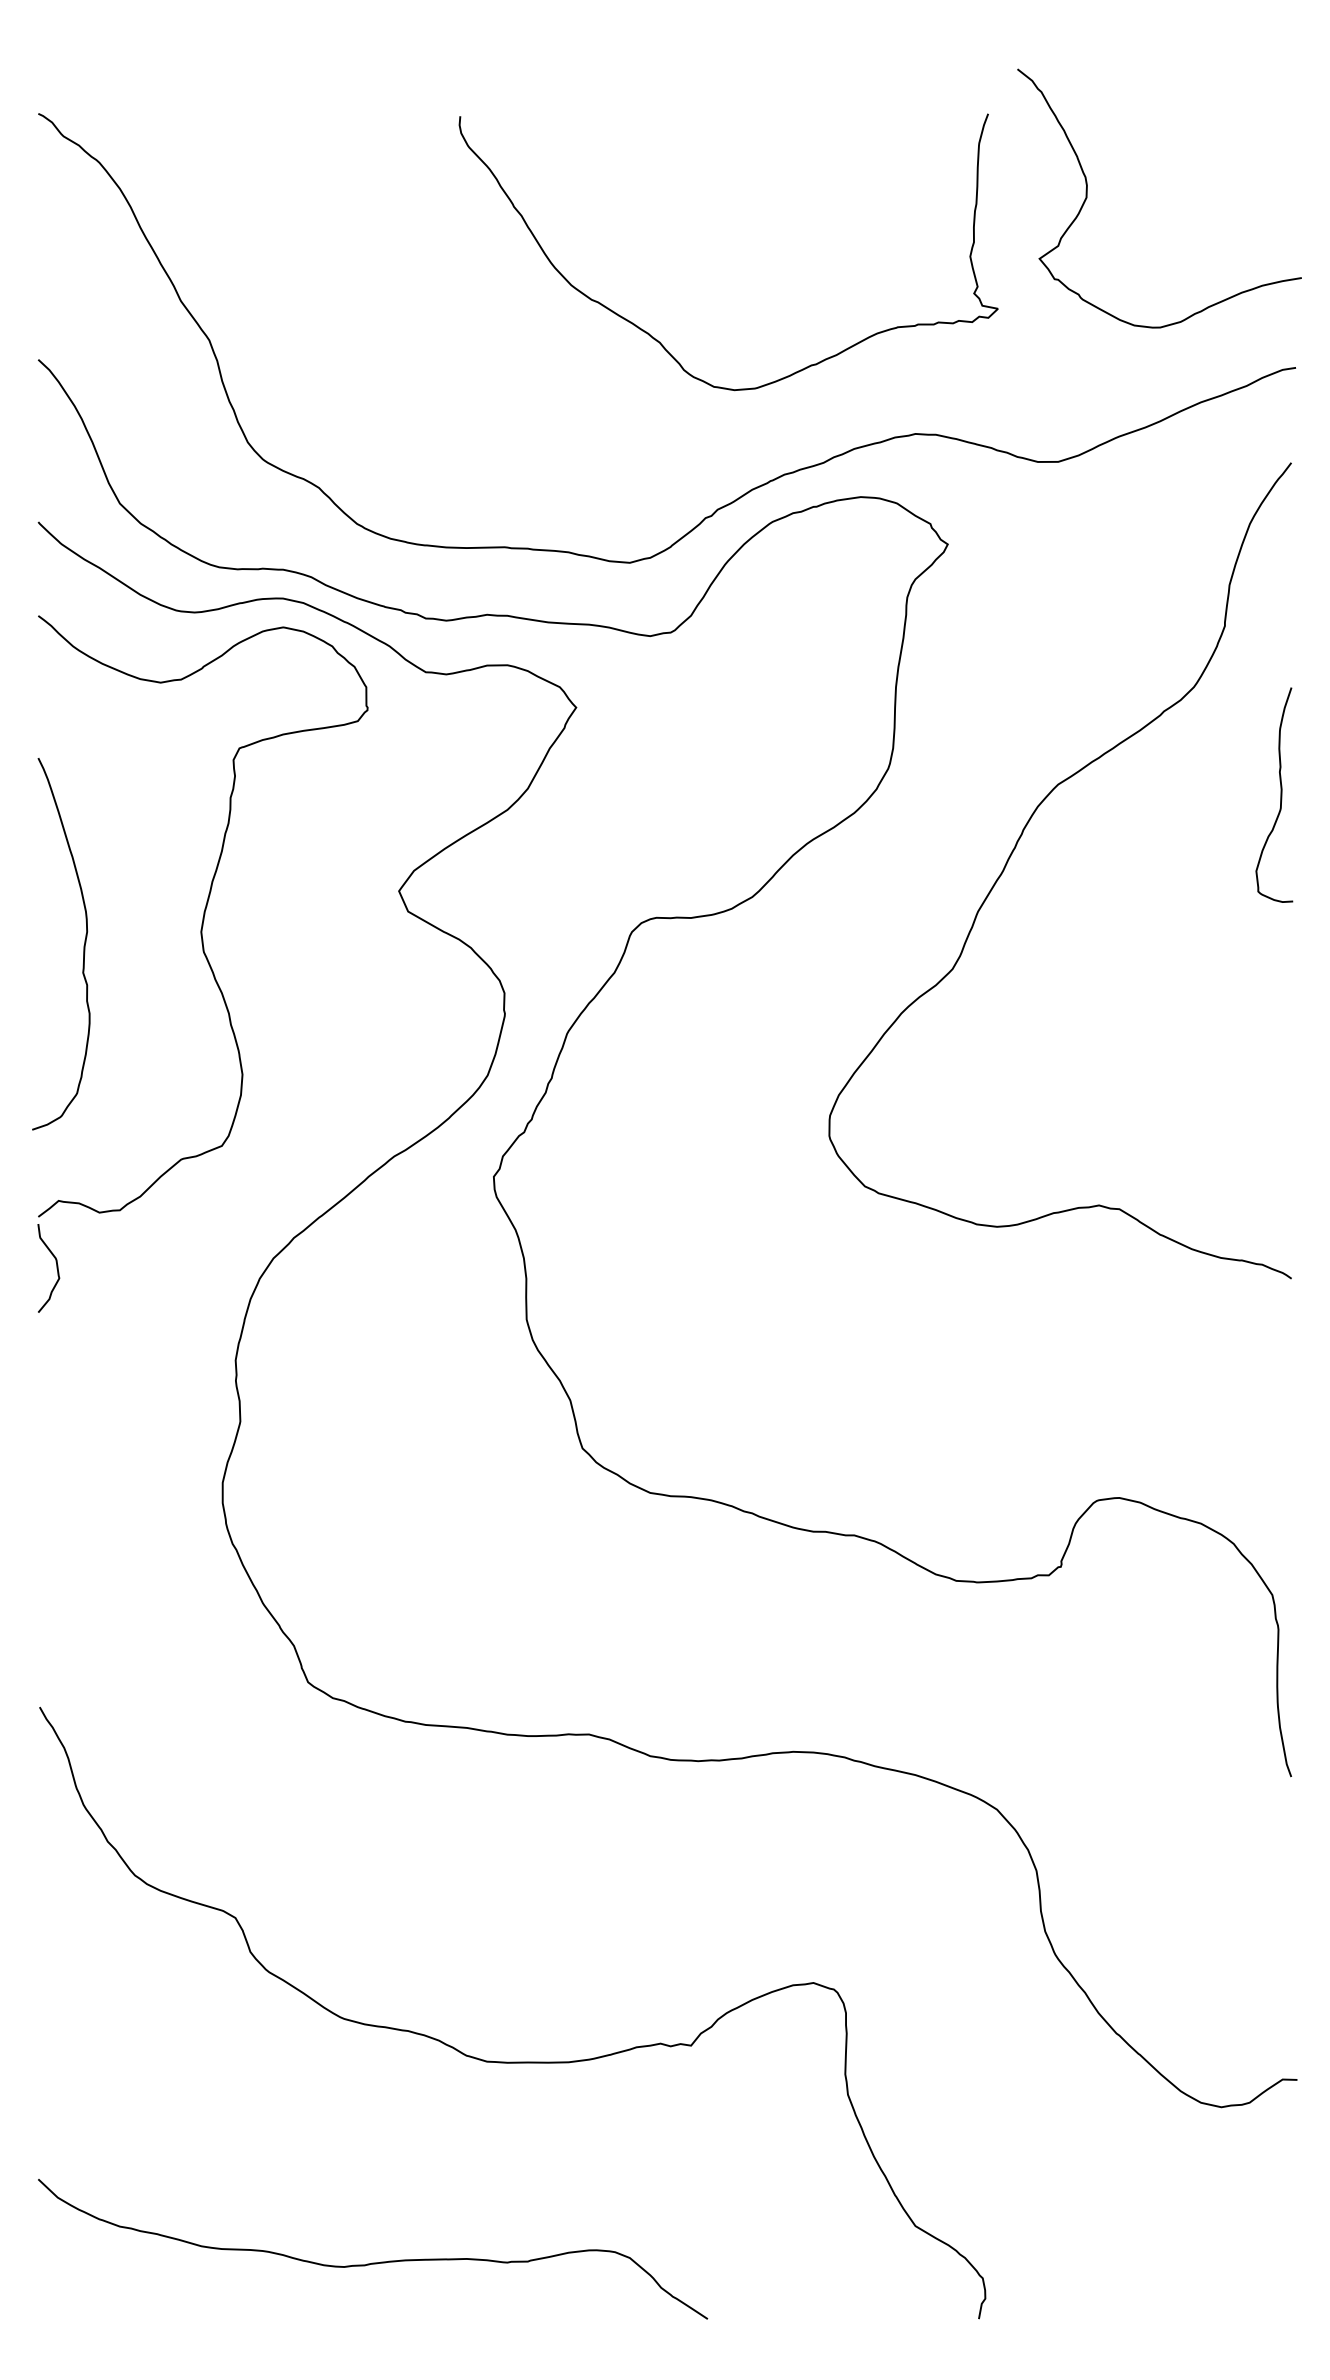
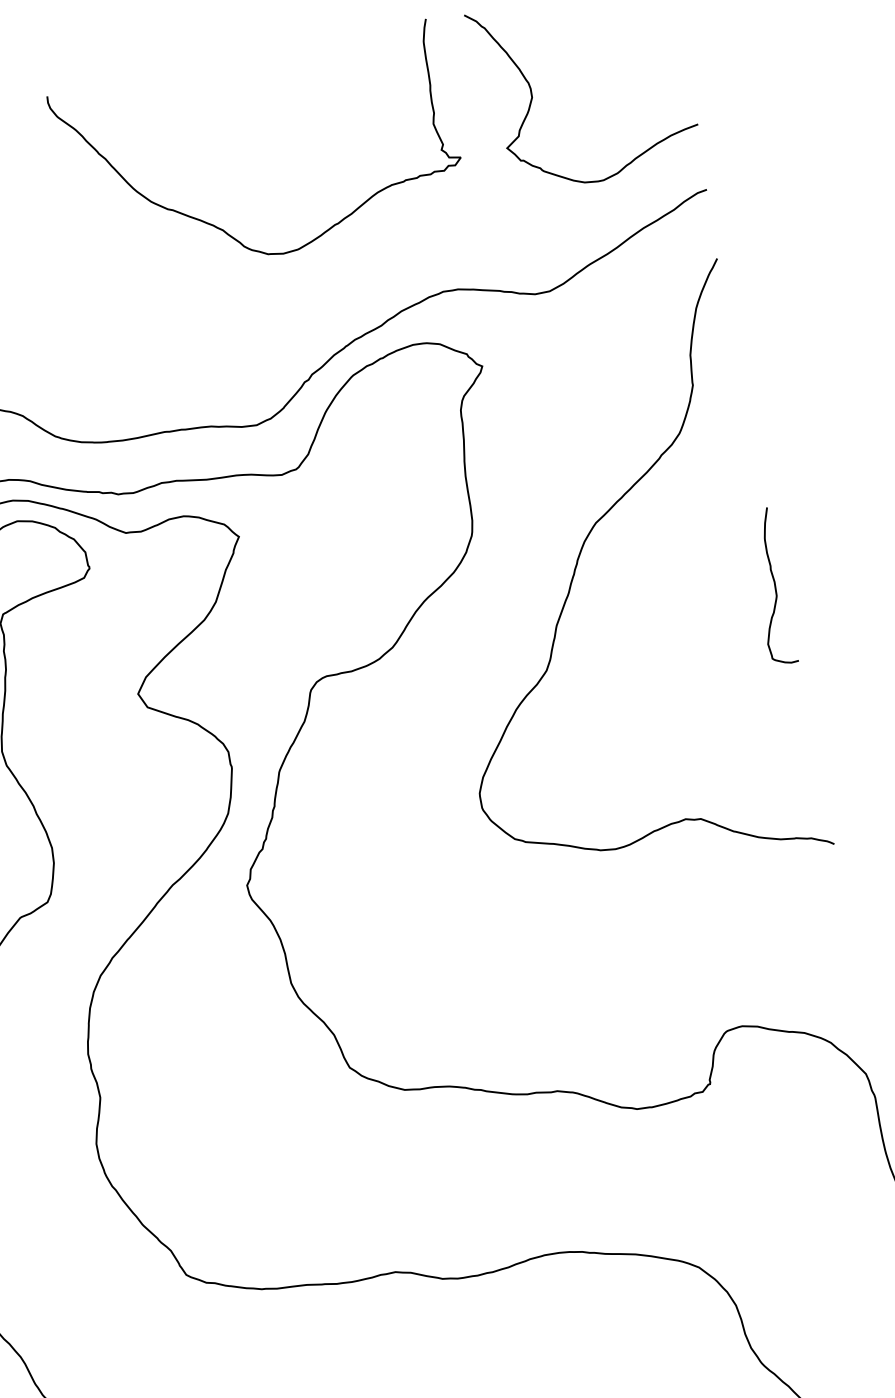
curve: (657, 339) -> (220, 228), moved
curve: (1280, 794) -> (774, 585), moved

